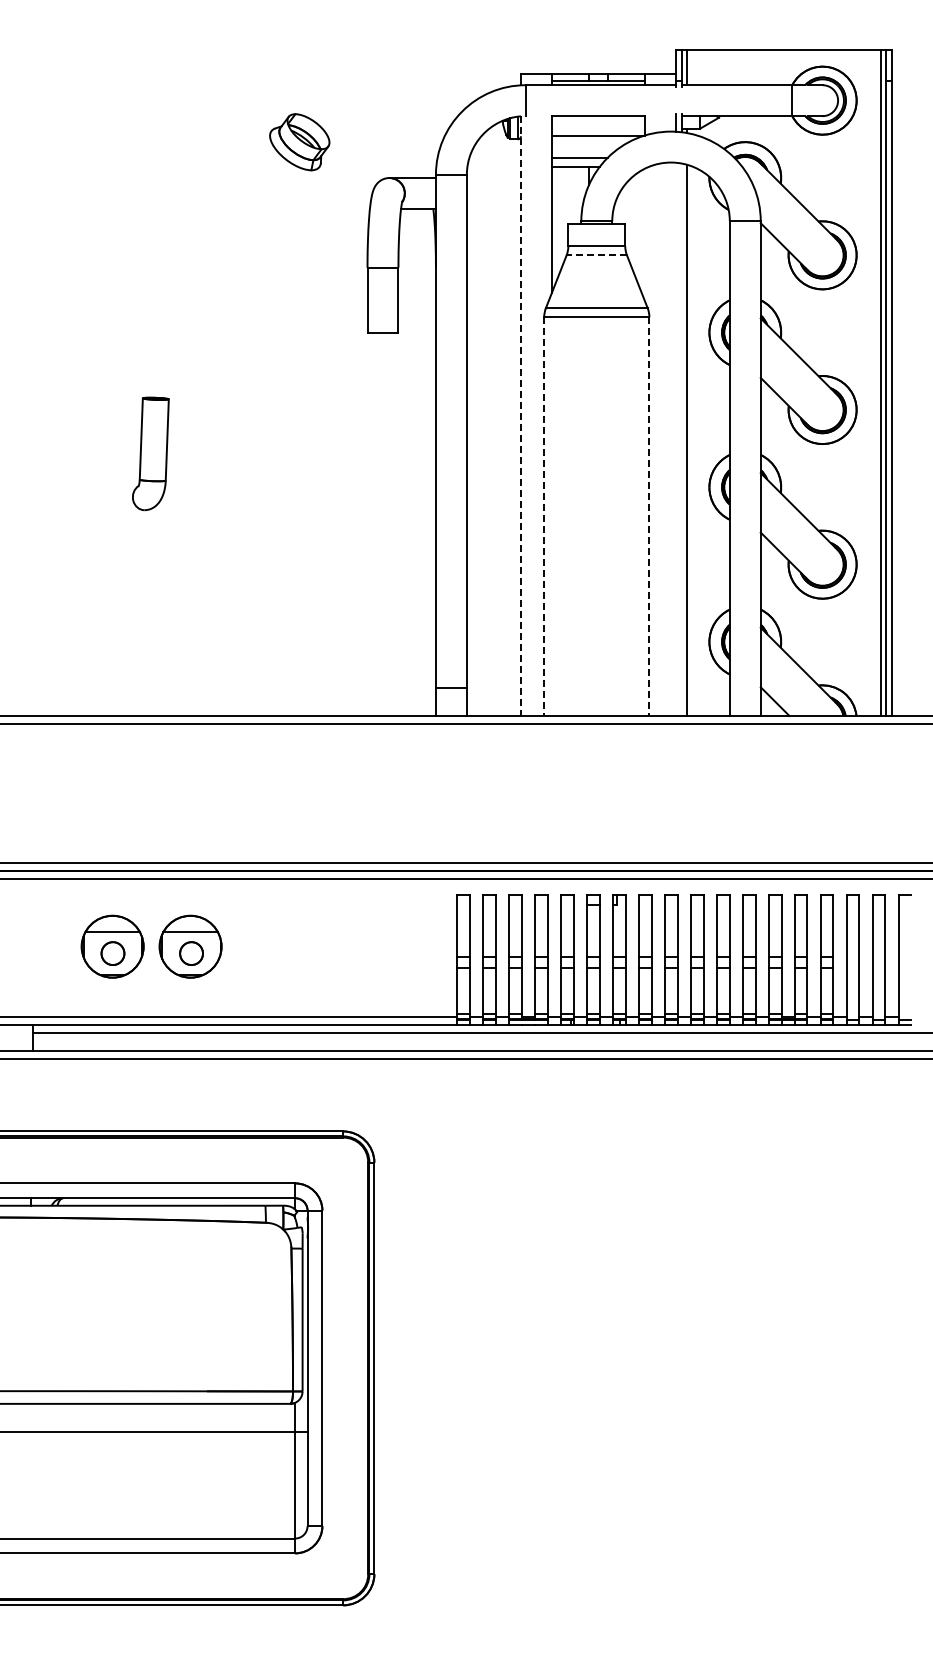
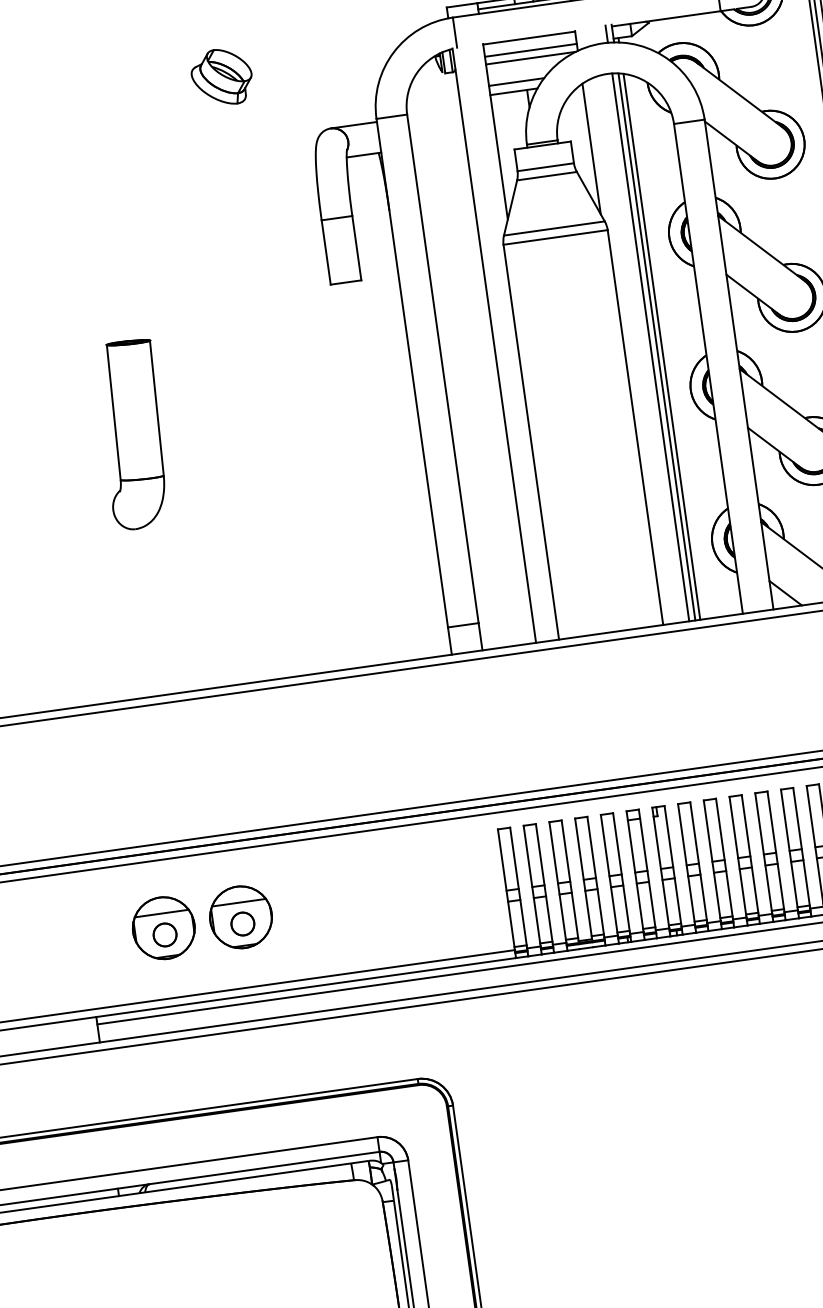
line: (597, 128) -> (530, 50), added
part: (299, 142) -> (221, 77), moved
line: (644, 234) -> (591, 148), added
line: (596, 255) -> (546, 176), dashed -> solid
line: (521, 416) -> (494, 346), dashed -> solid
line: (675, 438) -> (650, 346), added
line: (681, 439) -> (656, 346), added
part: (150, 453) -> (132, 434), size x1.67
line: (544, 517) -> (531, 443), dashed -> solid
line: (649, 517) -> (635, 428), dashed -> solid

